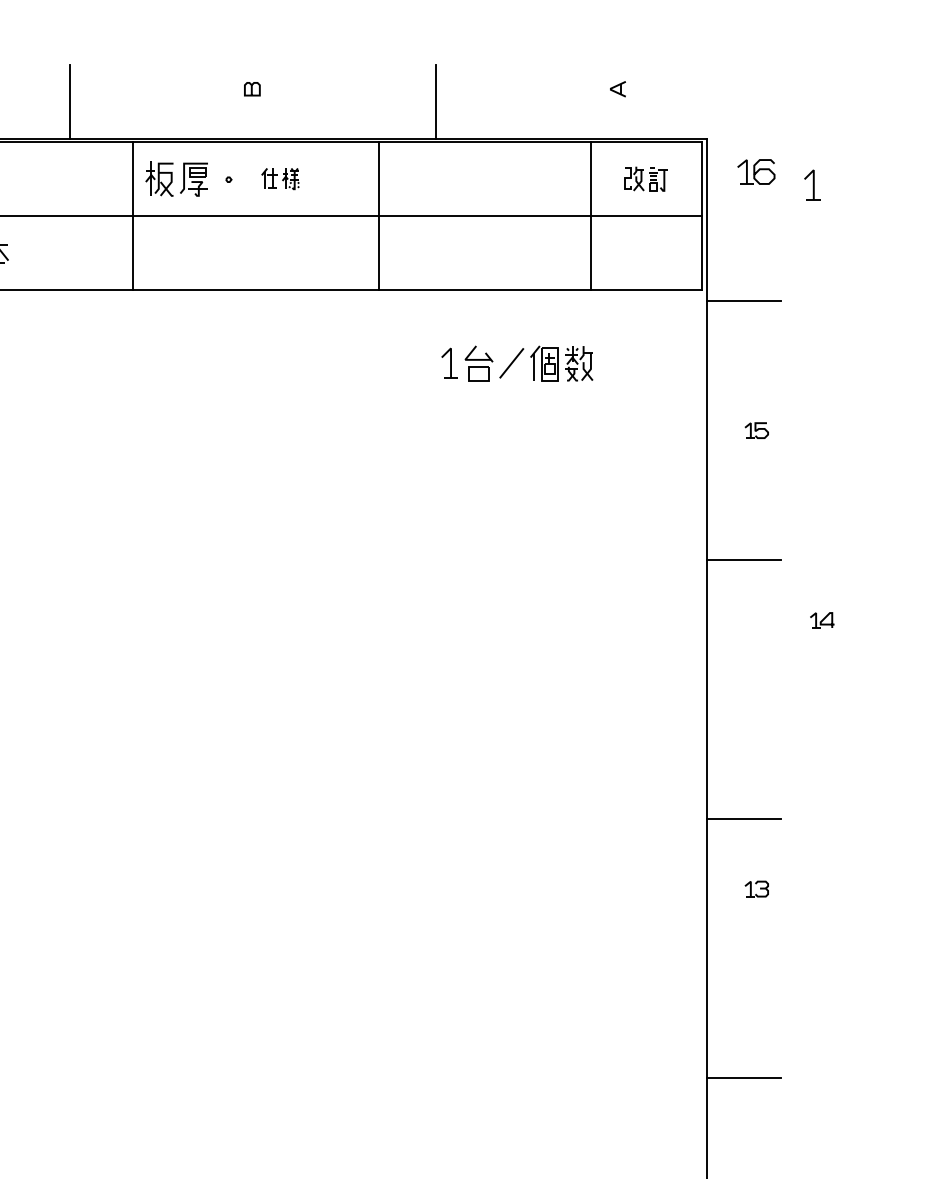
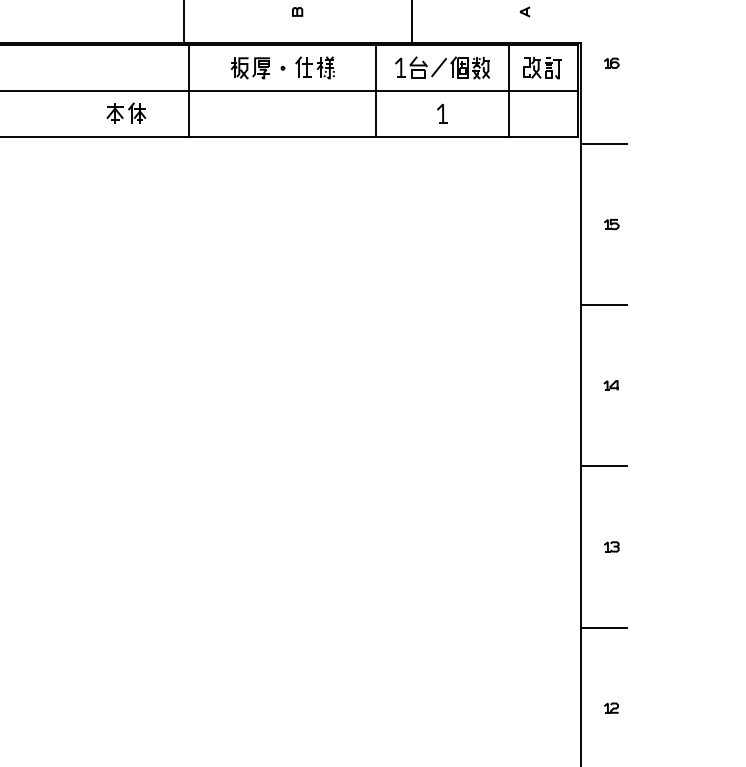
part: (756, 170) -> (611, 62), size x0.62
part: (279, 178) -> (314, 67), size x1.67
part: (645, 178) -> (542, 67), size x1.43
part: (812, 184) -> (442, 113), moved
line: (133, 215) -> (189, 90), moved
part: (517, 363) -> (442, 67), moved
part: (820, 620) -> (610, 385), moved
part: (756, 888) -> (611, 546), moved

